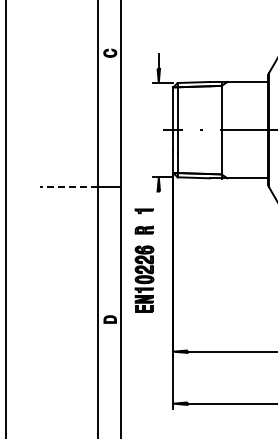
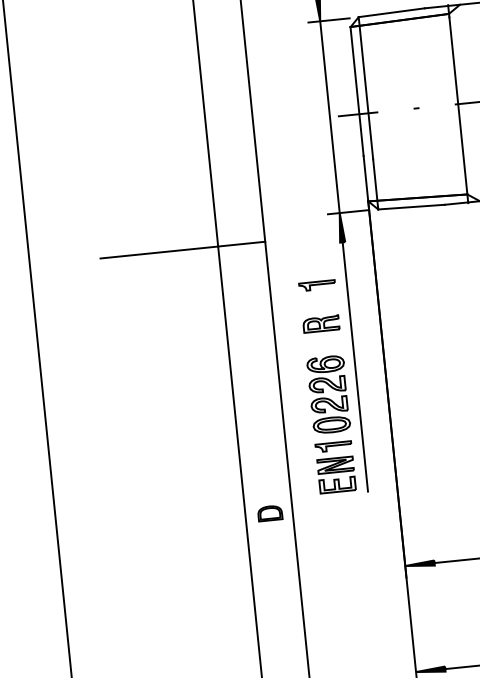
line: (158, 130) -> (329, 117), added
line: (69, 187) -> (159, 252), dashed -> solid
line: (158, 252) -> (354, 366), added

